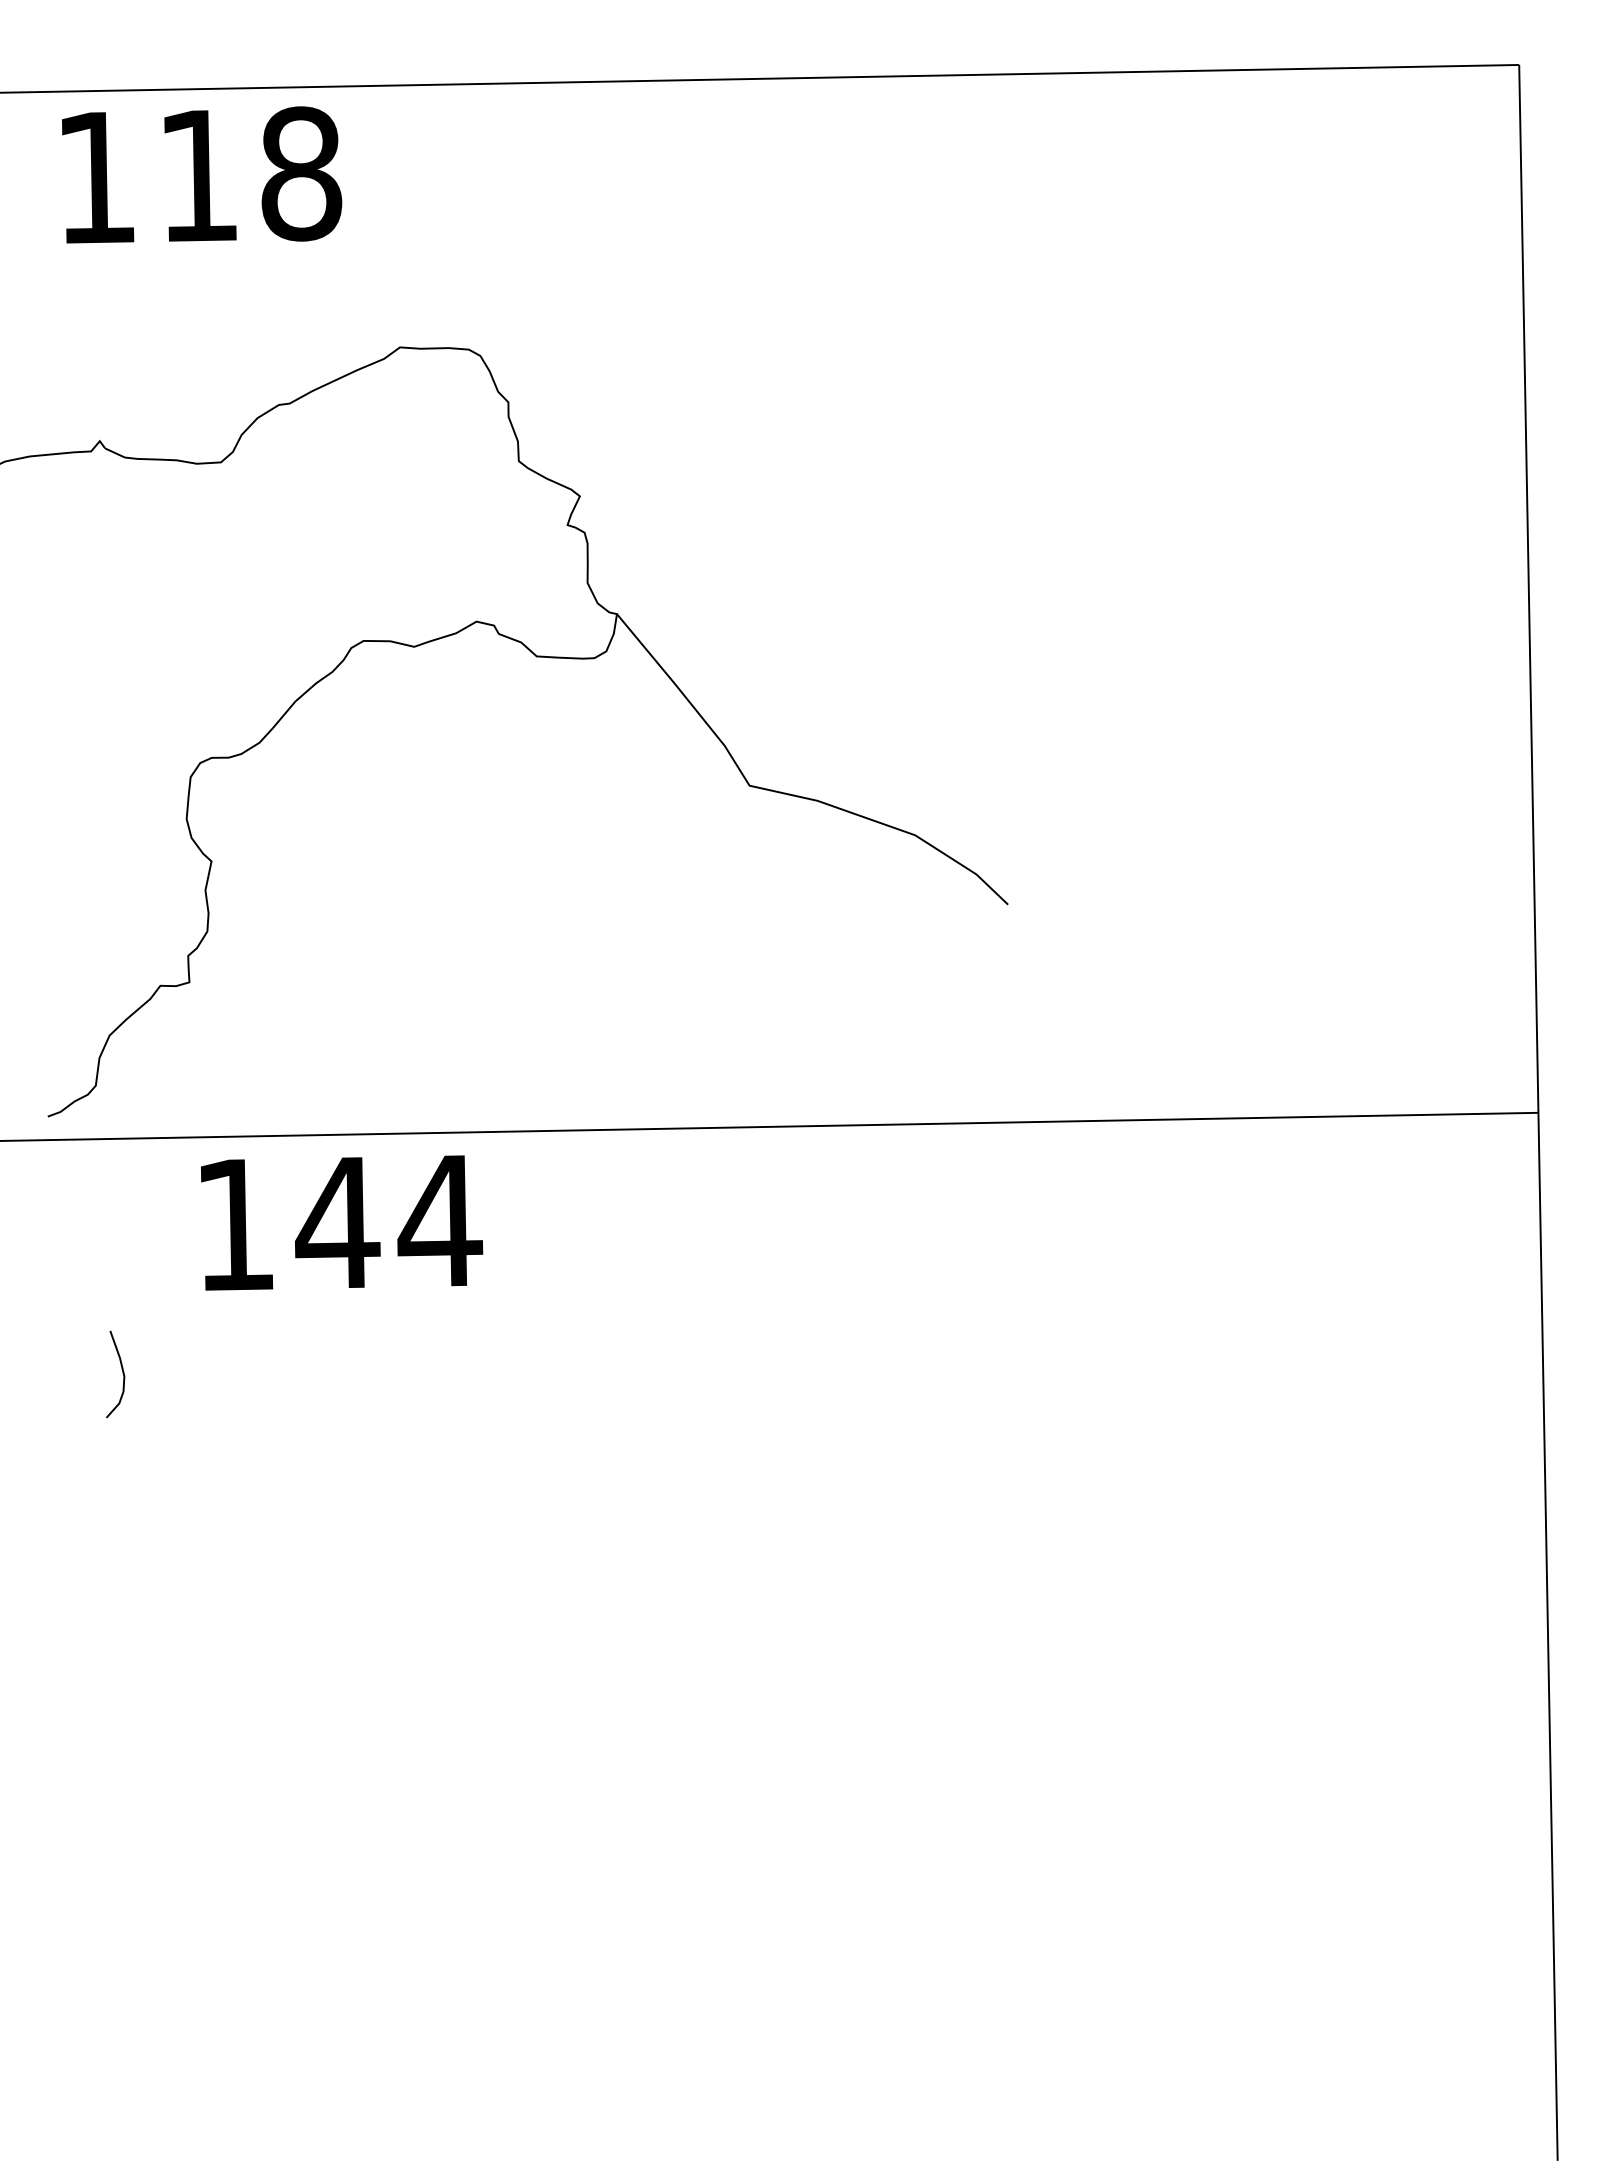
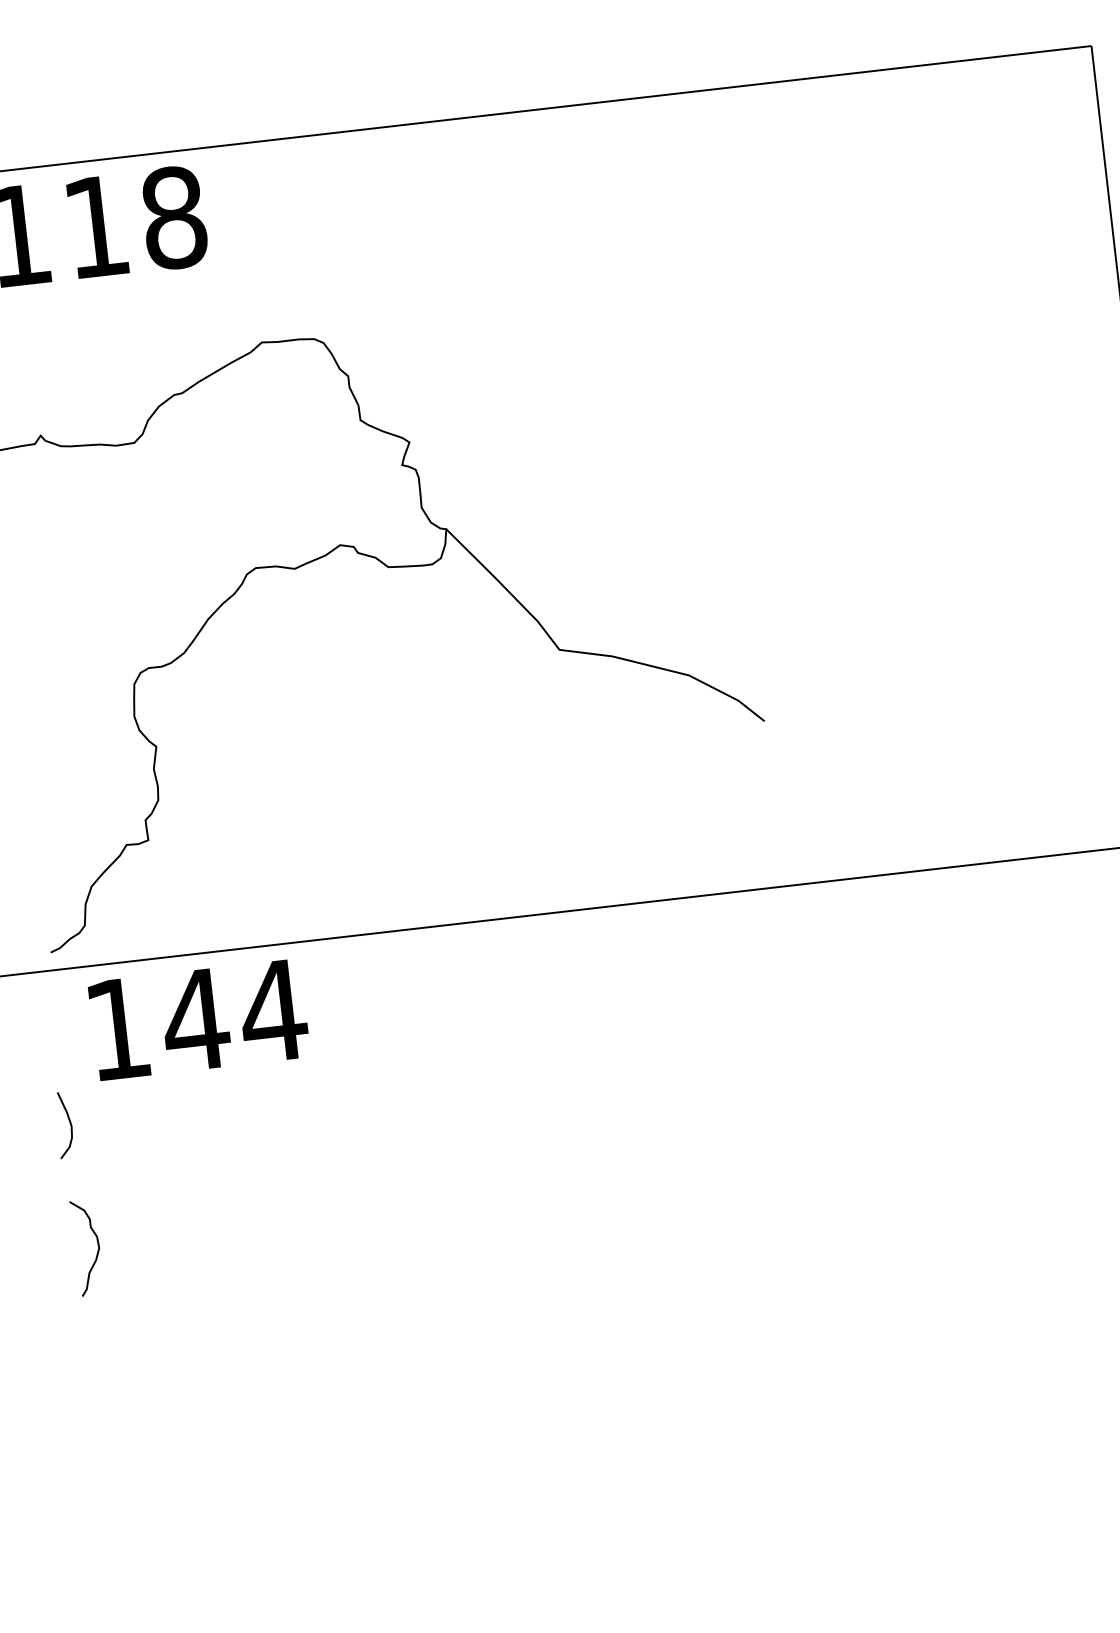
text: (342, 1222) -> (199, 1019), moved
curve: (122, 1373) -> (69, 1123), moved
curve: (71, 1511) -> (97, 1250), added

